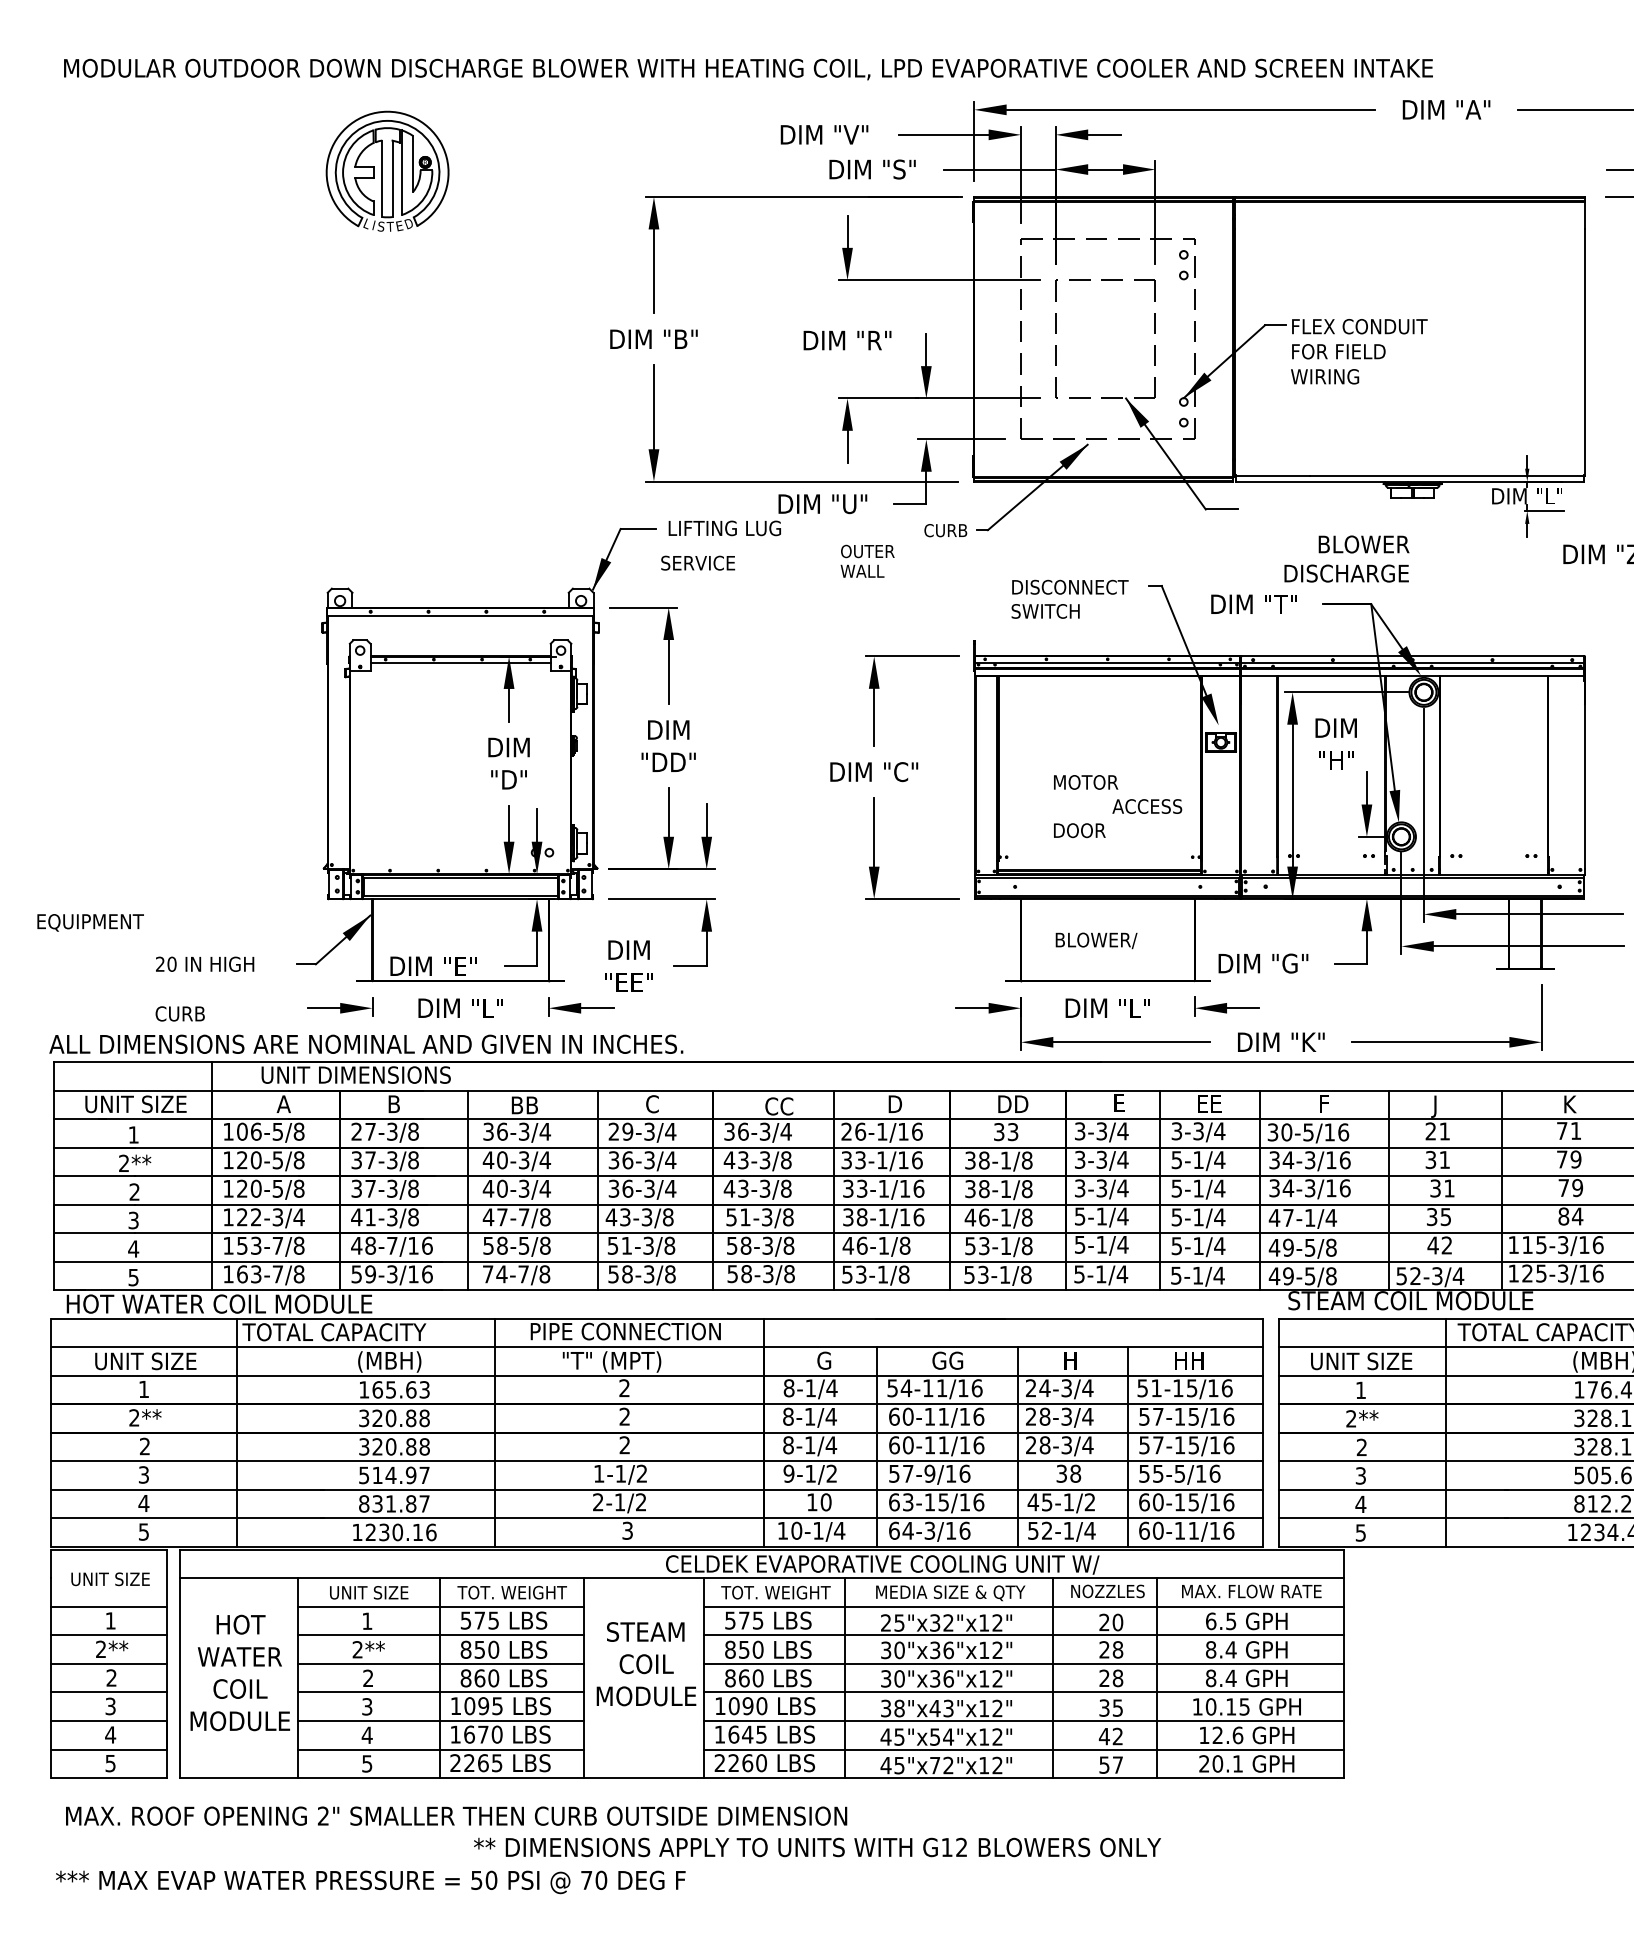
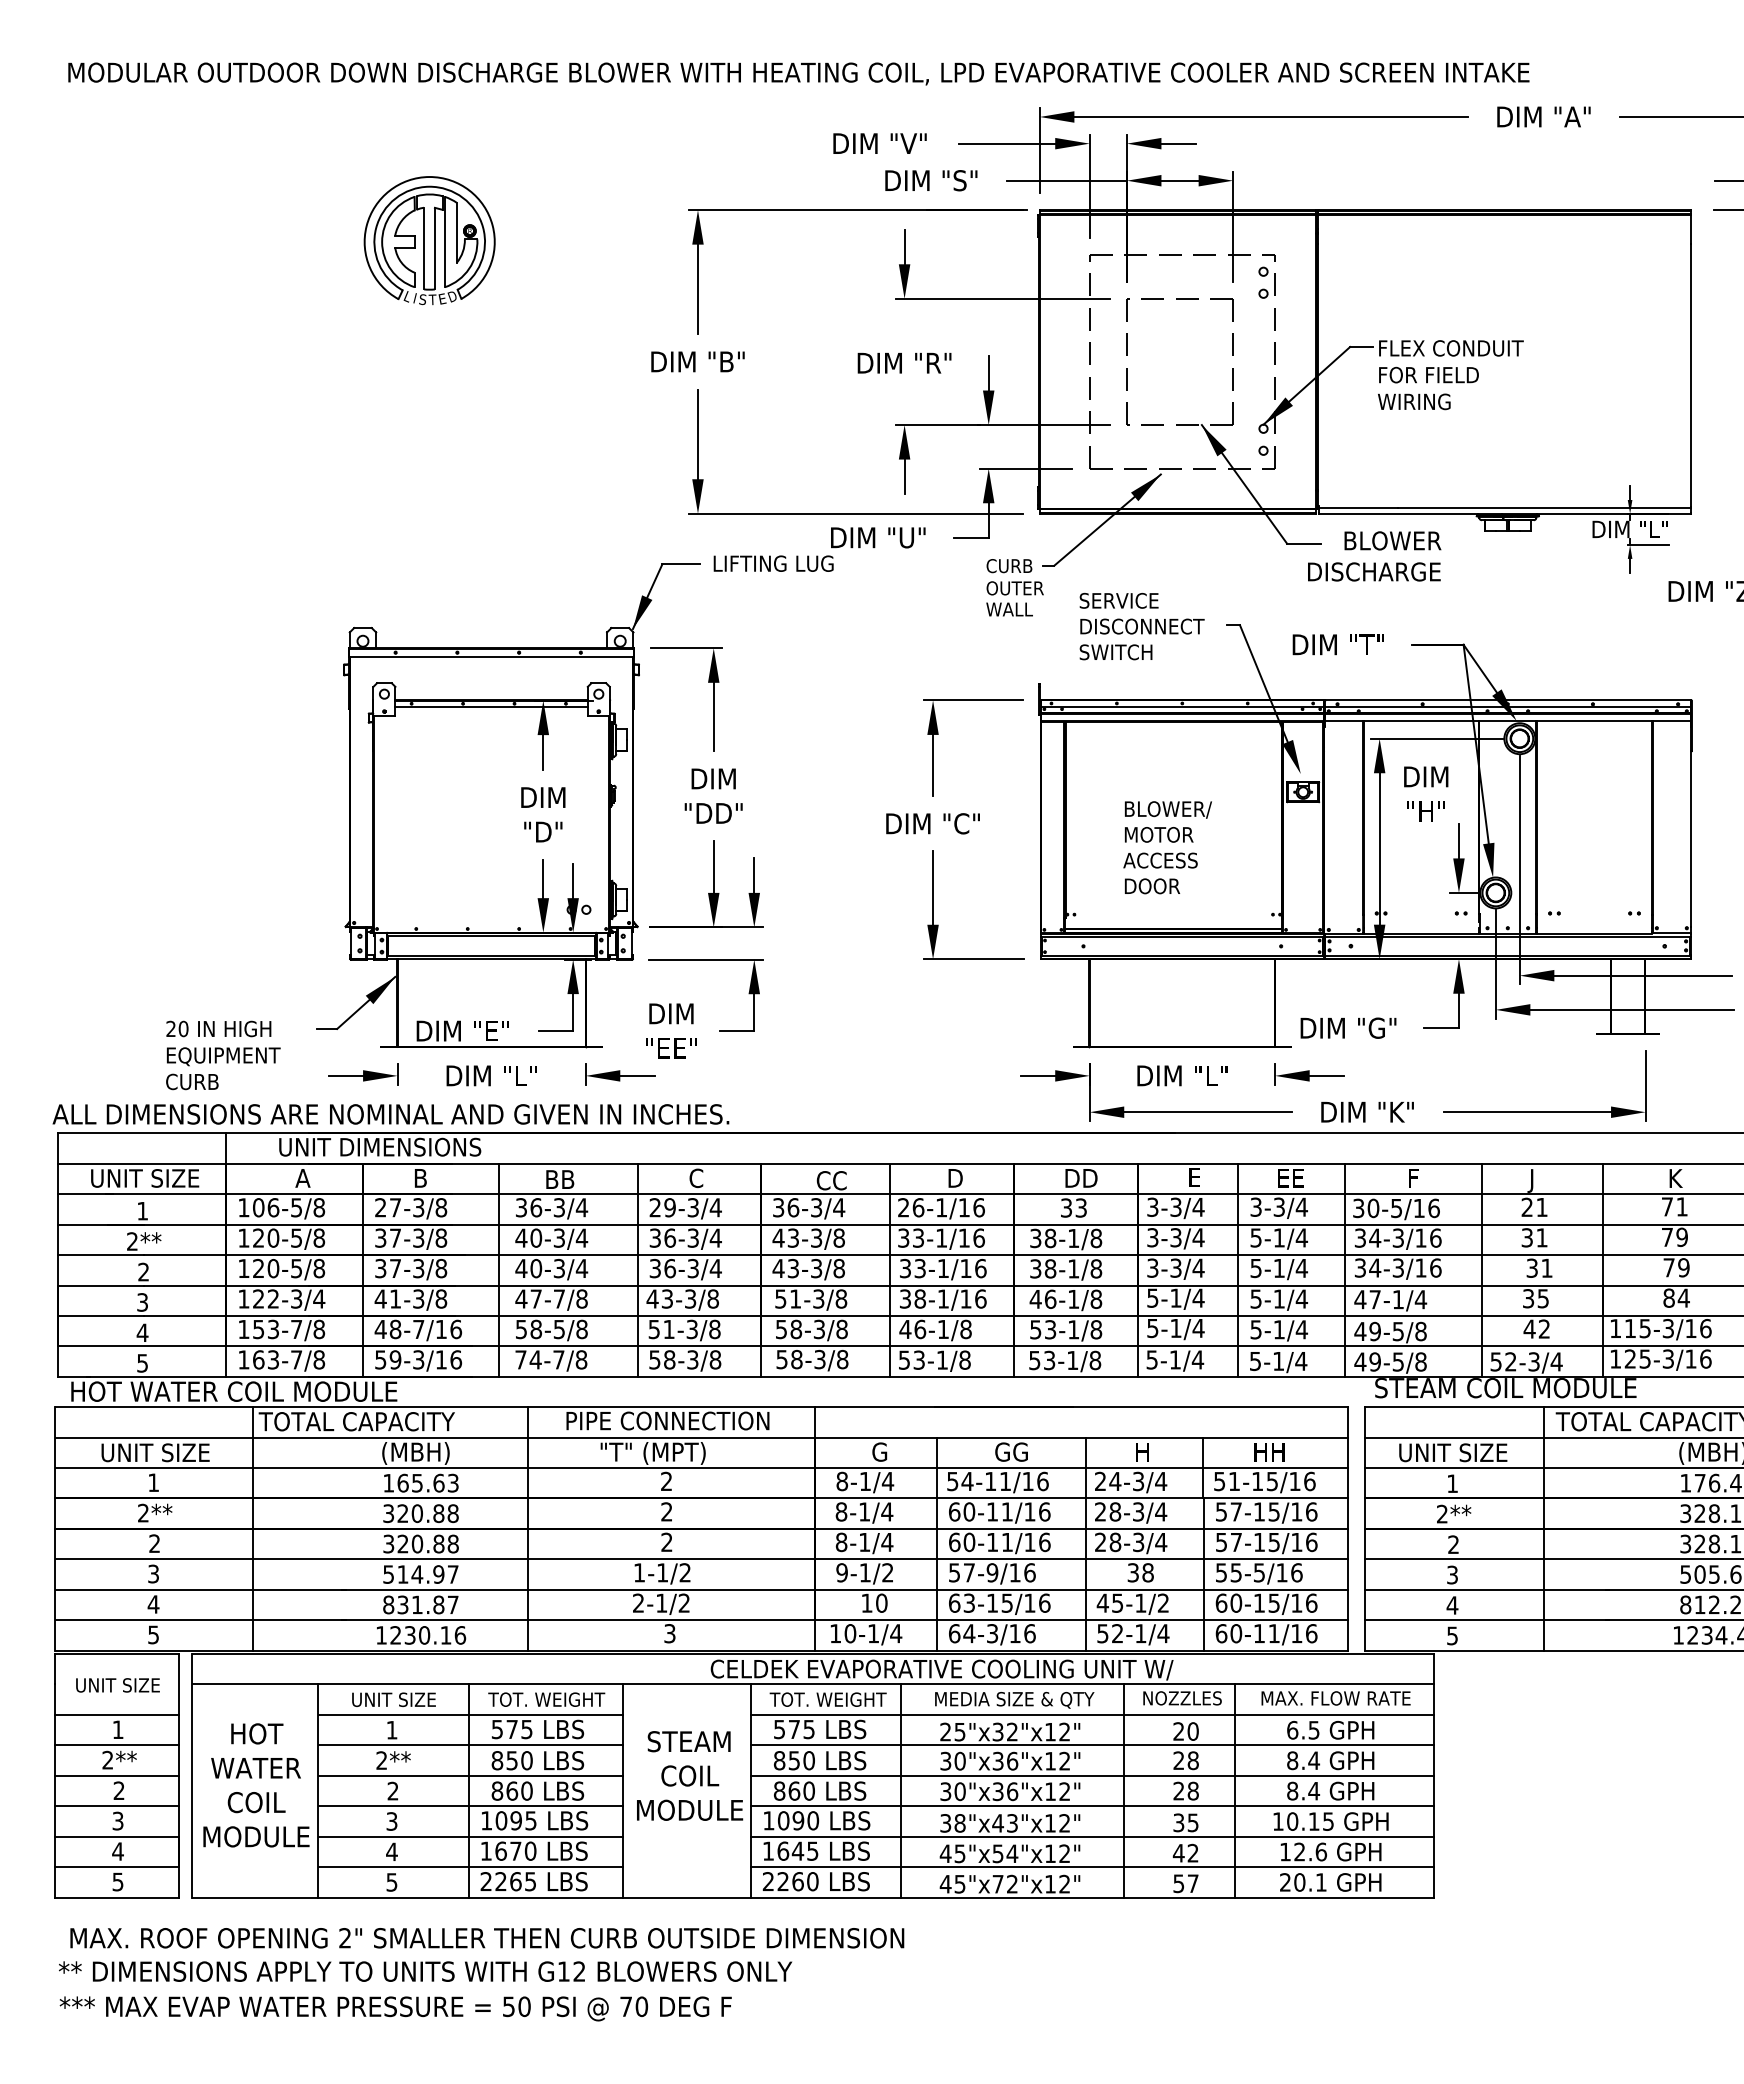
part: (387, 171) -> (429, 240), moved
text: (1346, 559) -> (1374, 556), moved
text: (867, 560) -> (1014, 598), moved
text: (697, 562) -> (1118, 600), moved
text: (1147, 806) -> (1160, 860), moved
text: (90, 922) -> (223, 1056), moved
text: (1096, 940) -> (1168, 809), moved
text: (817, 1847) -> (425, 1971), moved

